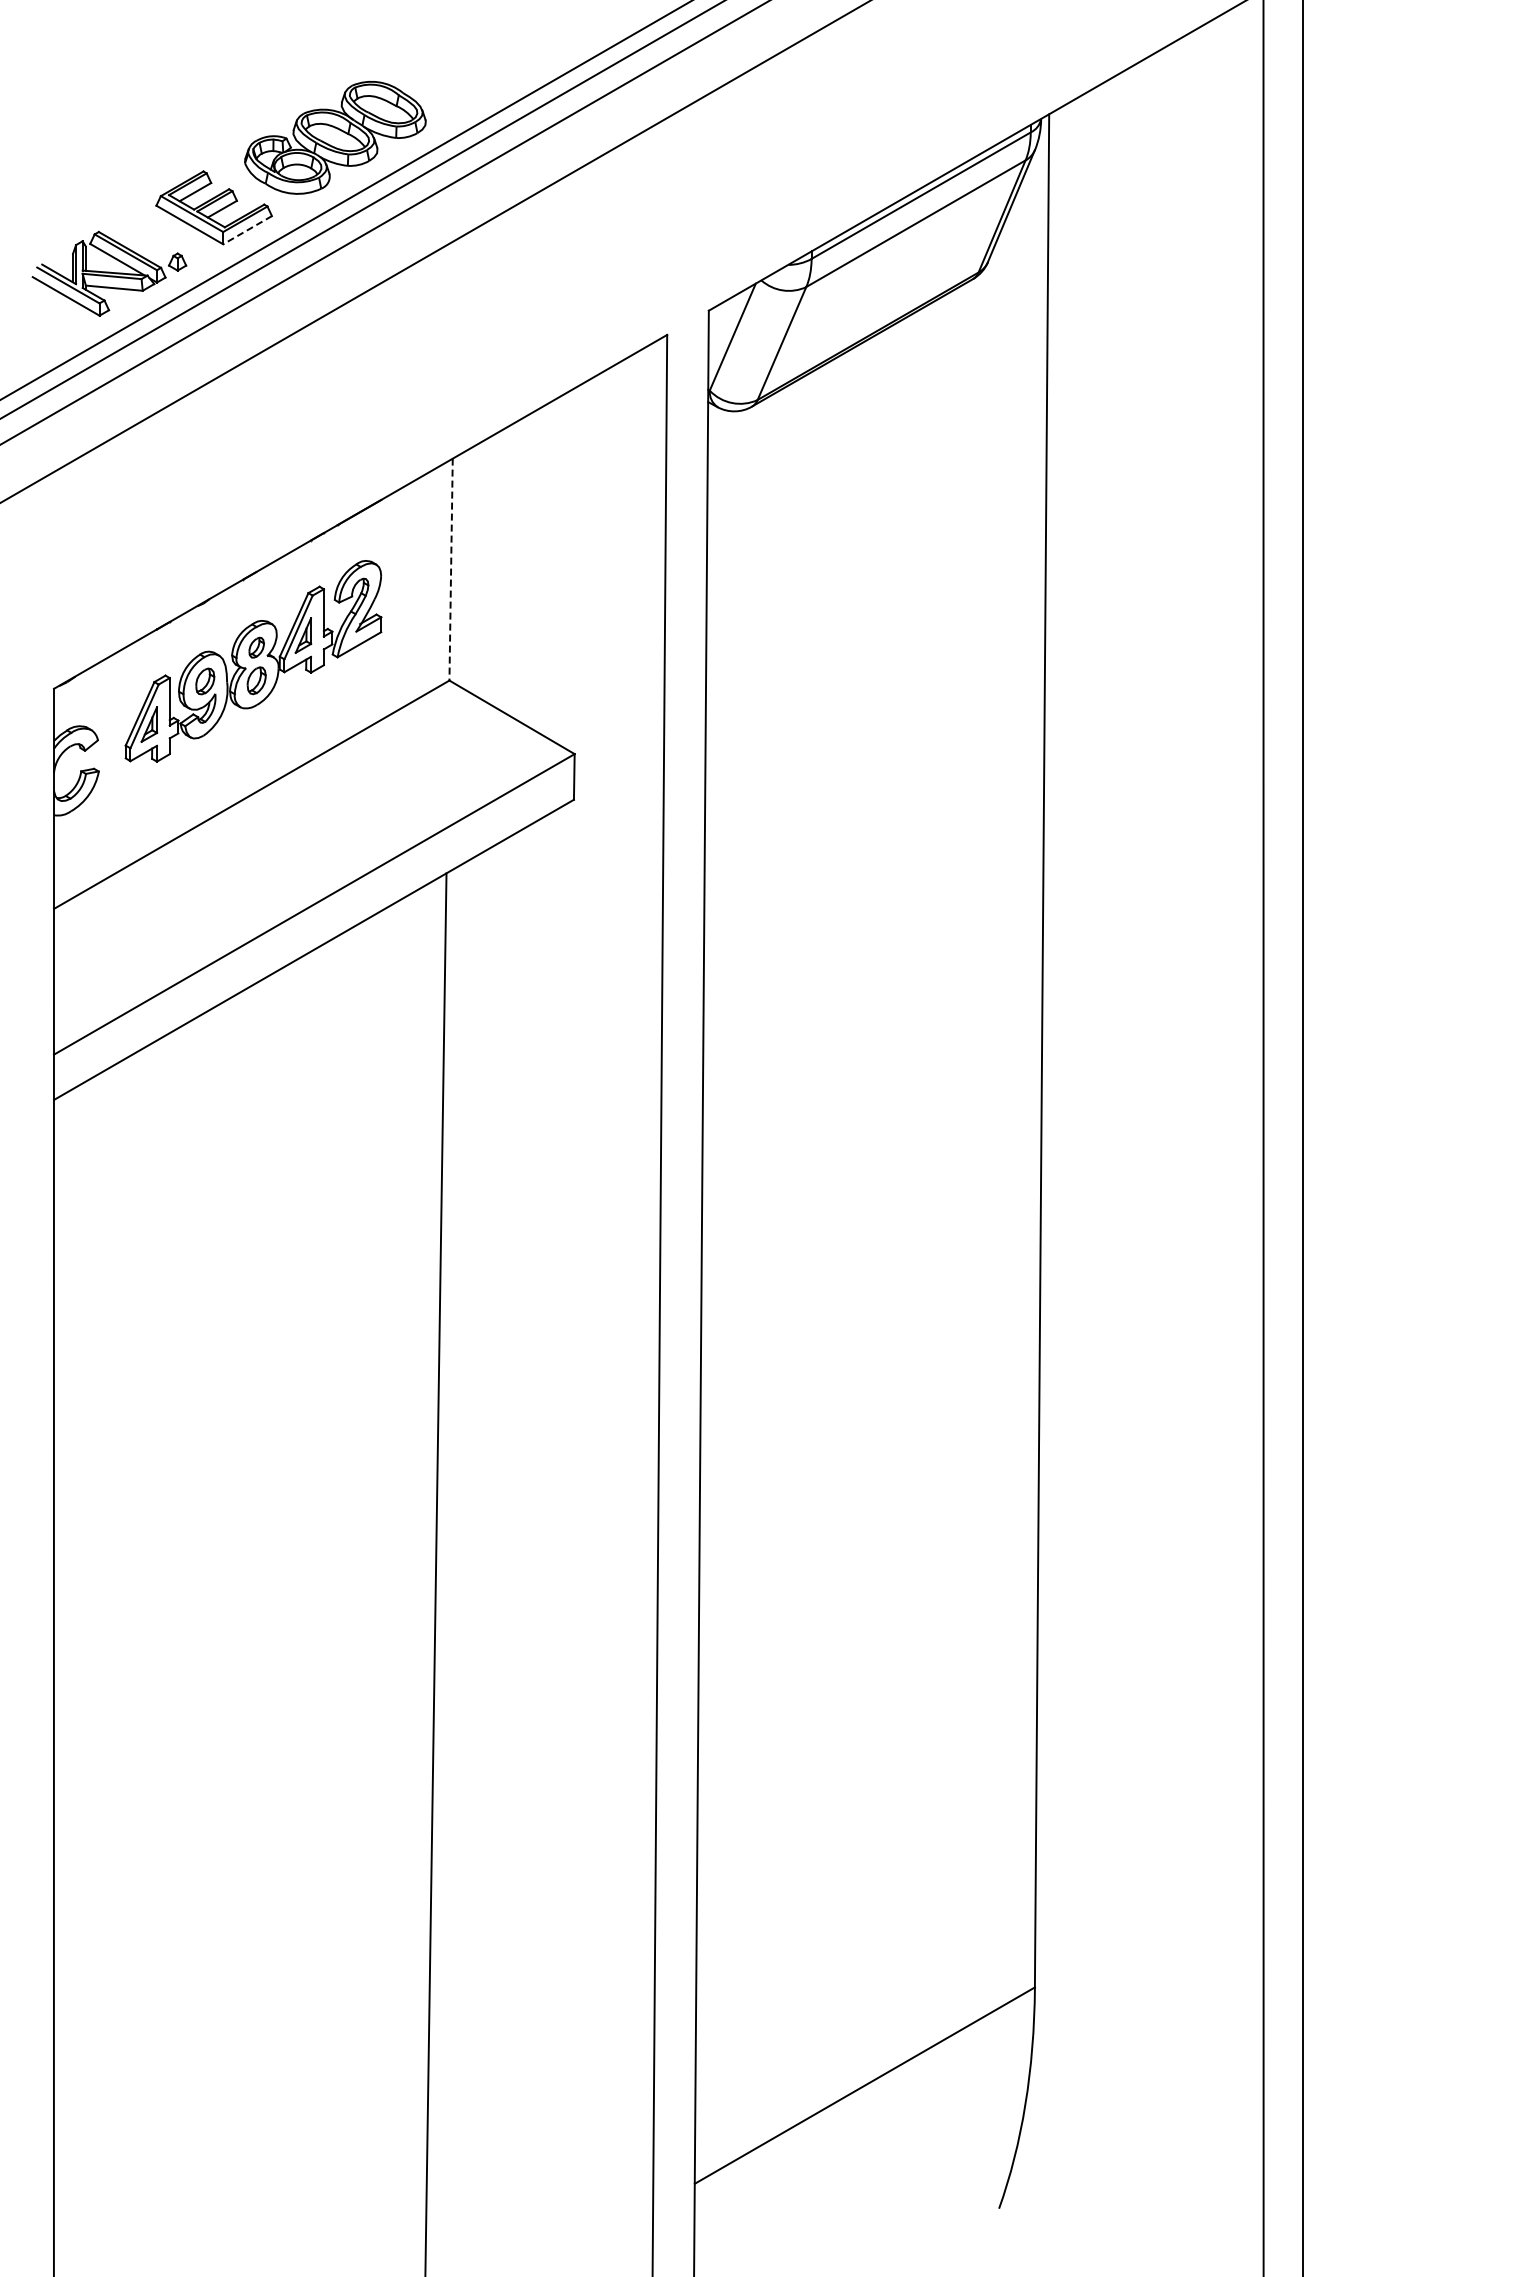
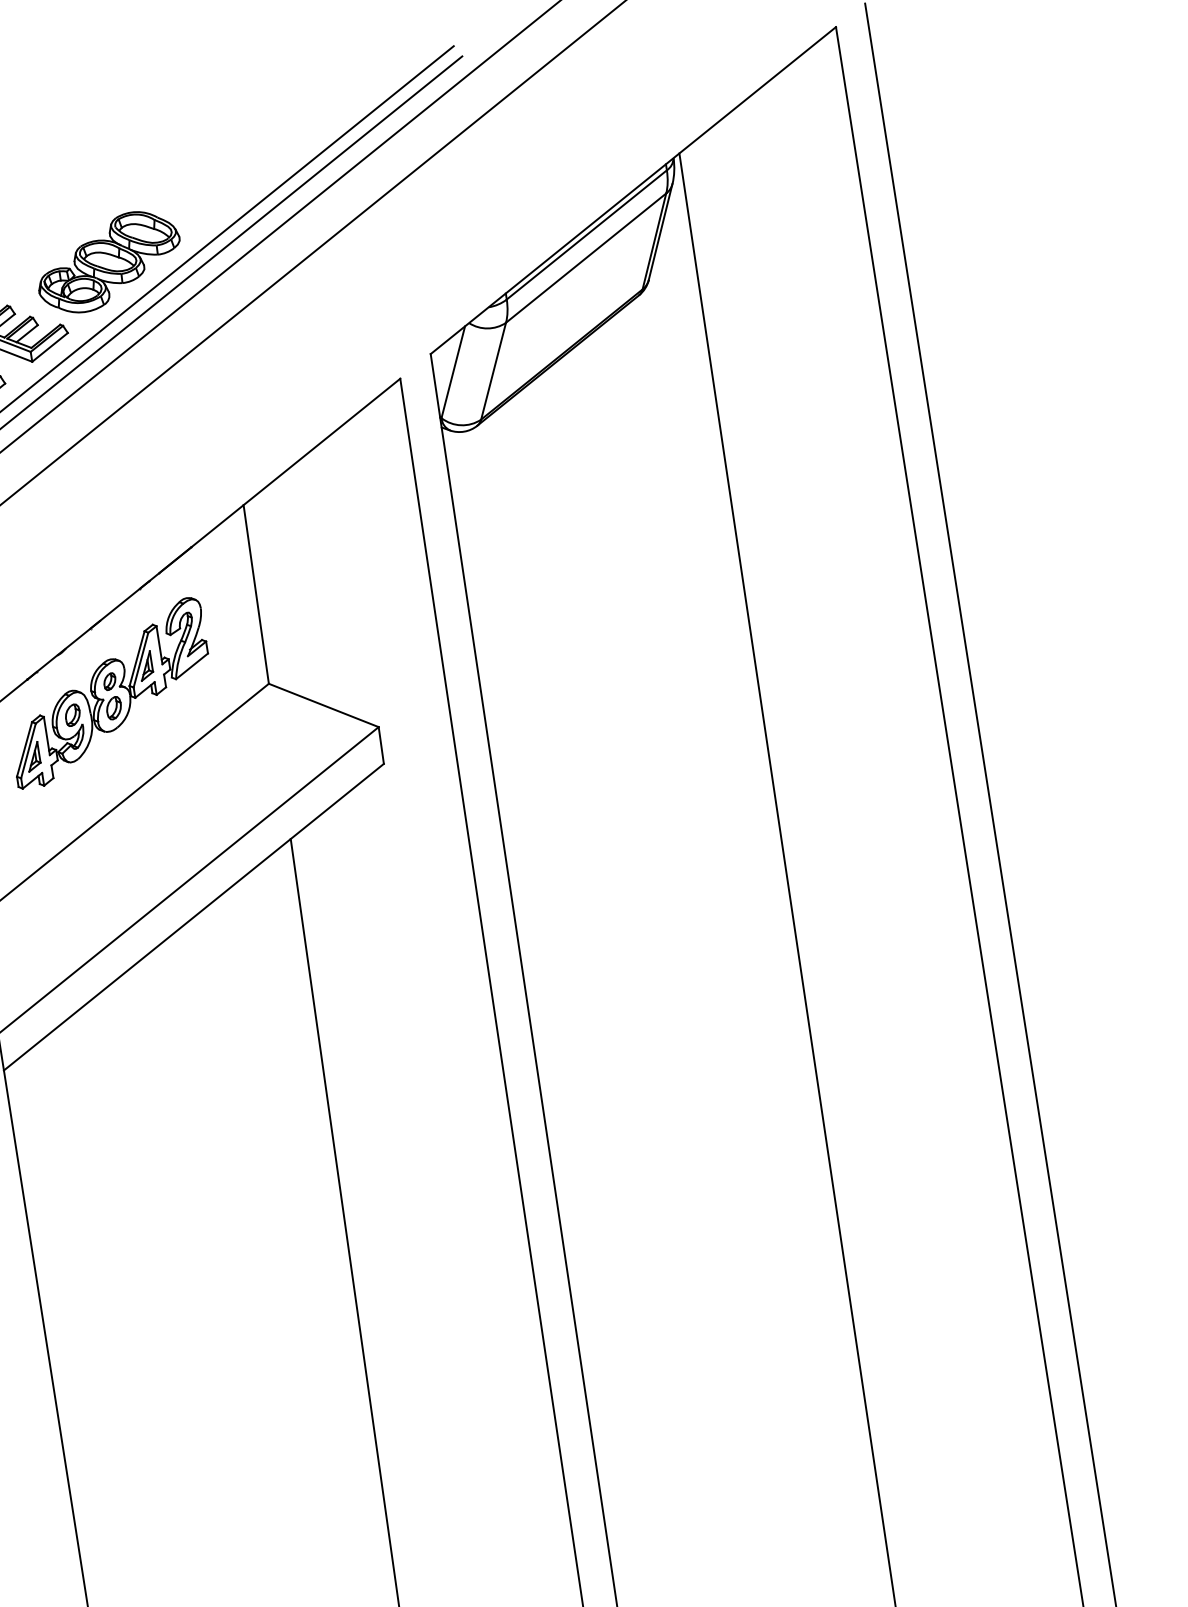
line: (247, 230) -> (50, 347), dashed -> solid
line: (451, 570) -> (256, 595), dashed -> solid

